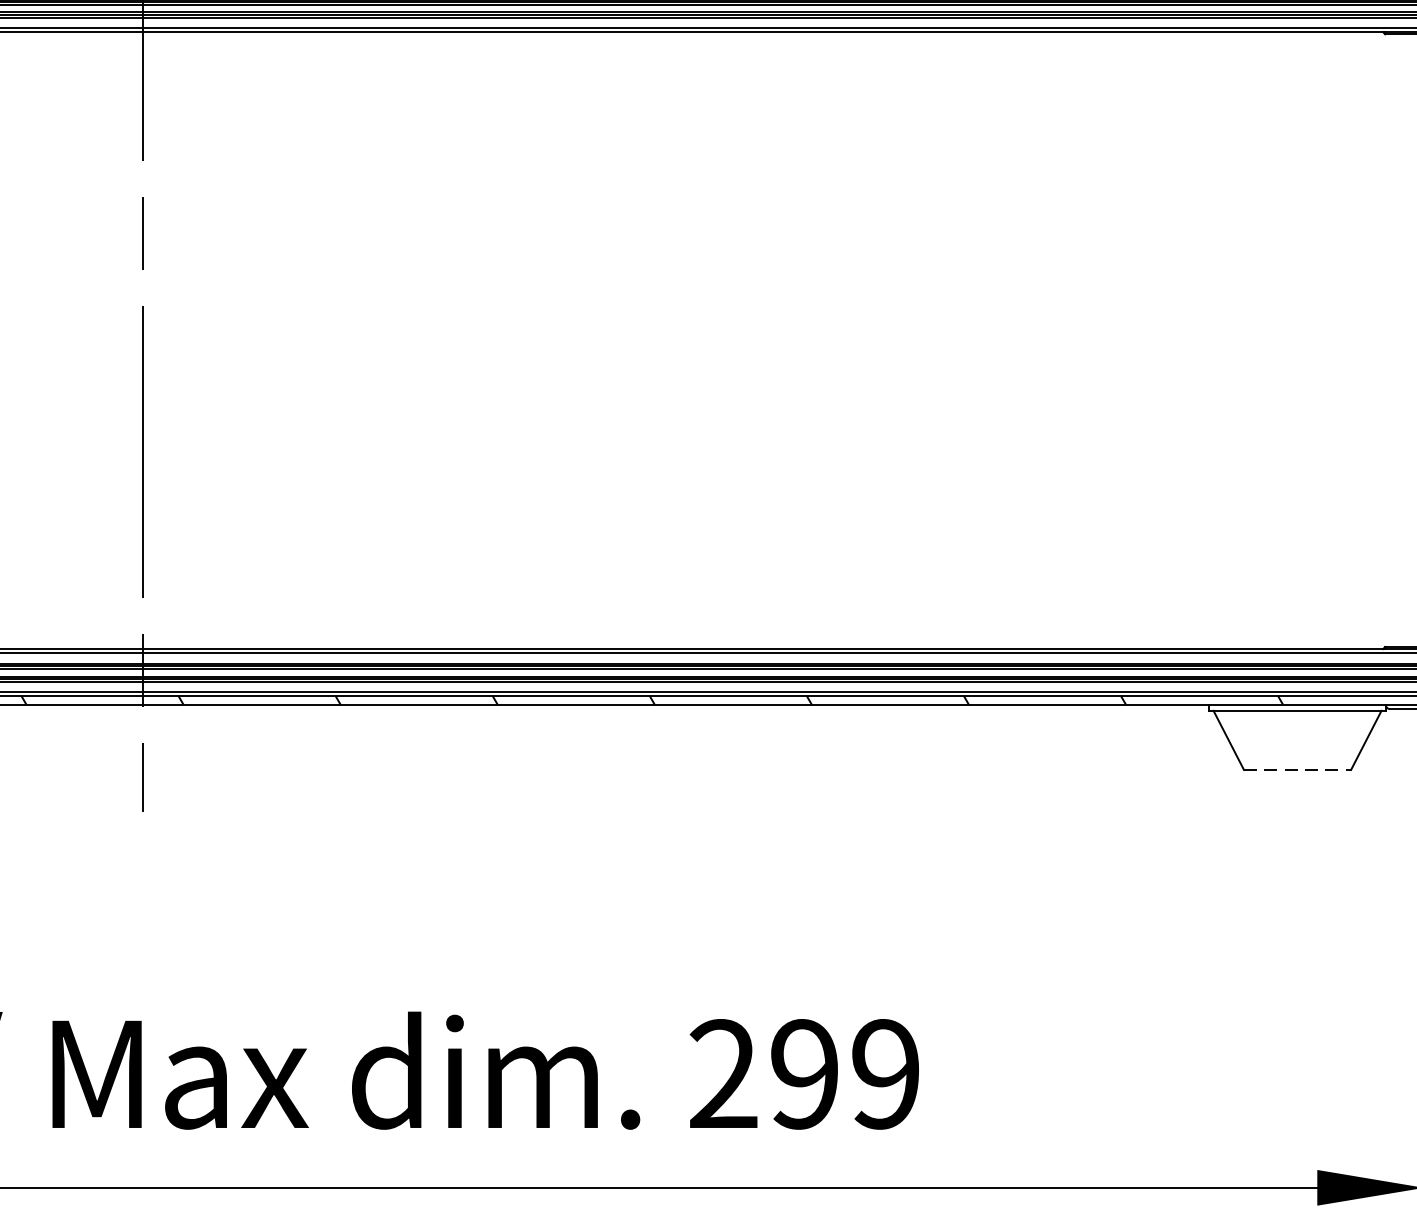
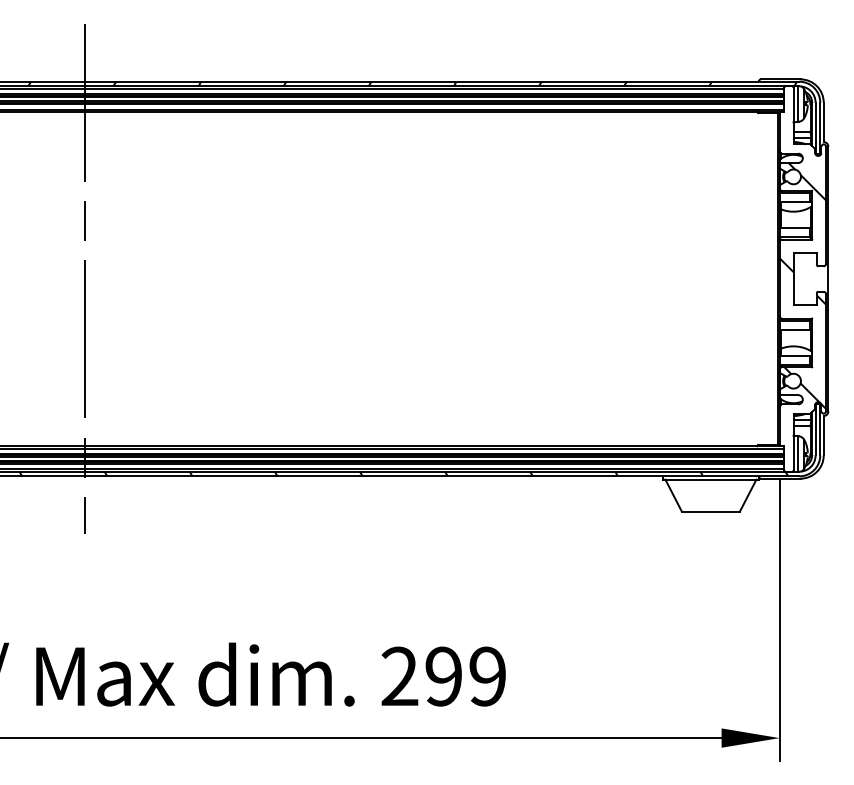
line: (1298, 769) -> (711, 511), dashed -> solid

